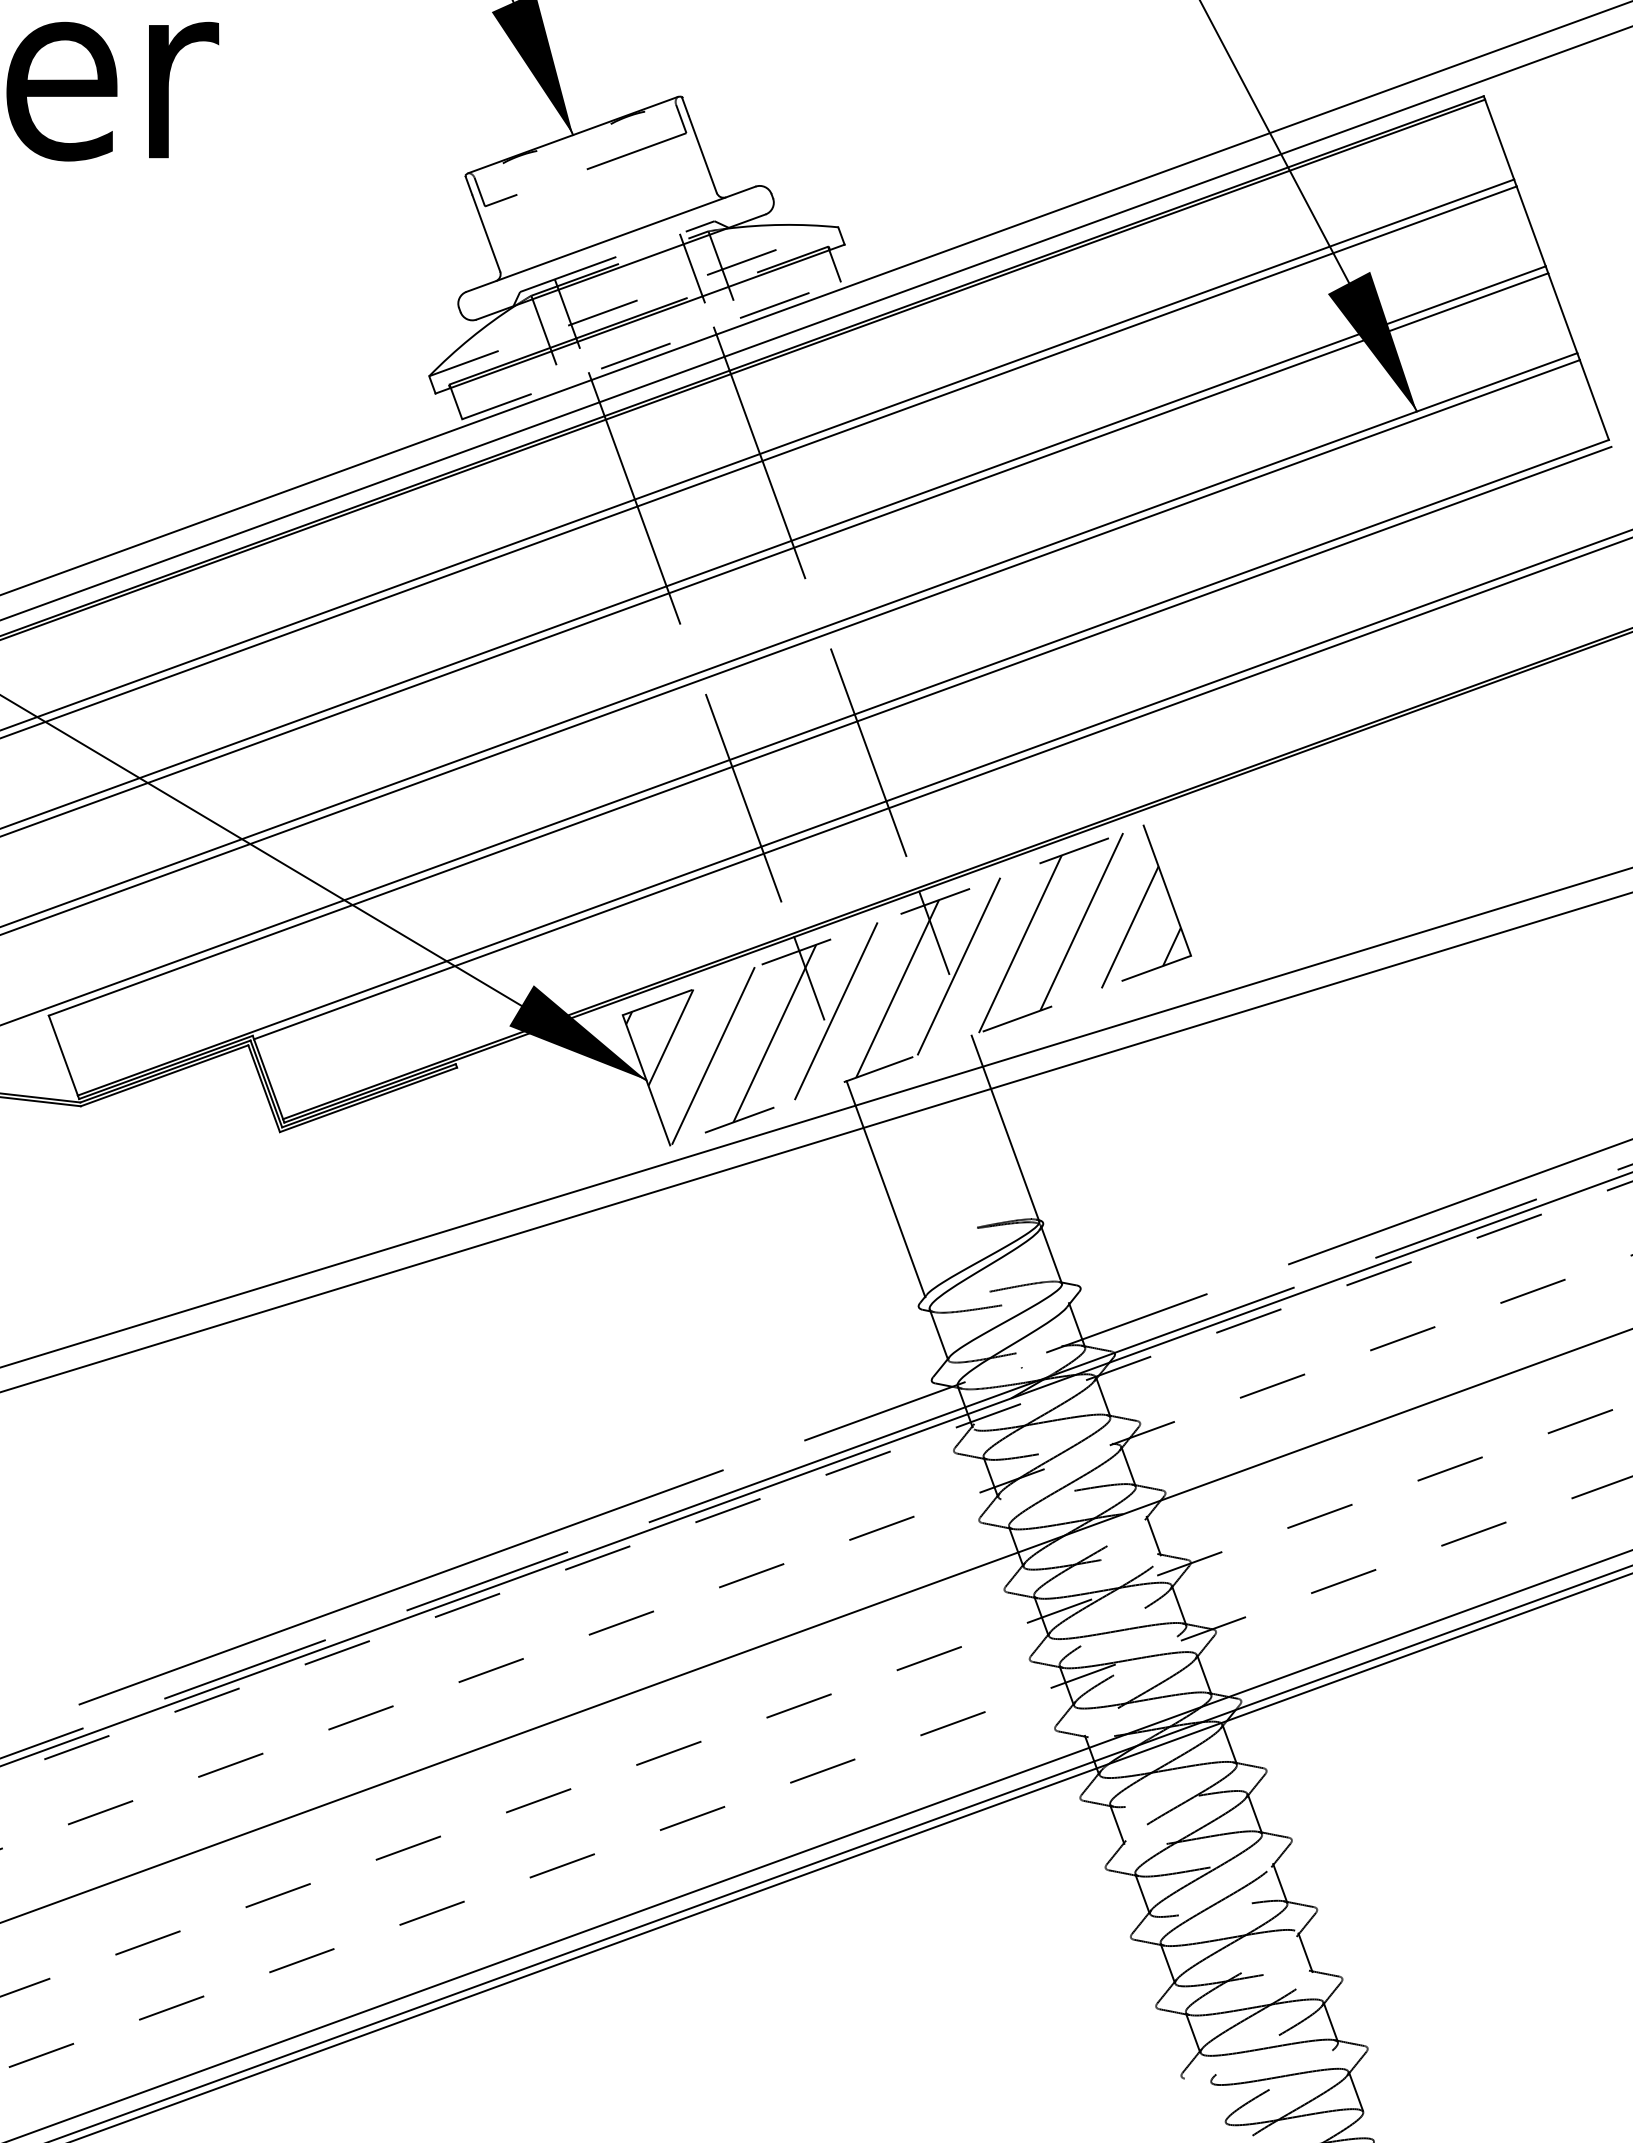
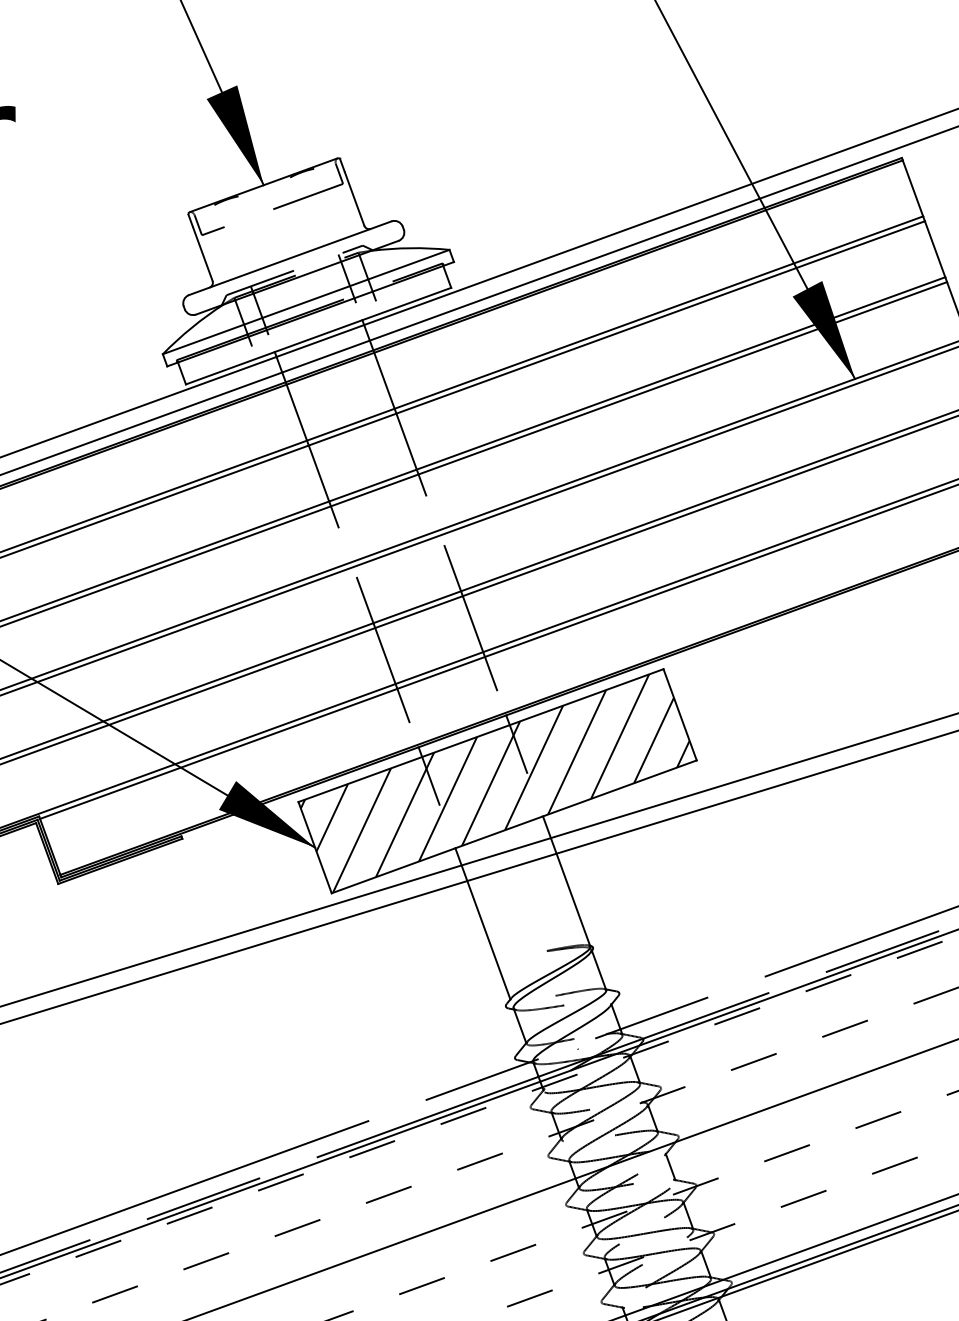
line: (633, 301) -> (306, 301), dashed -> solid
line: (651, 350) -> (318, 336), dashed -> solid
line: (883, 920) -> (481, 735), dashed -> solid
line: (930, 1050) -> (514, 826), dashed -> solid

